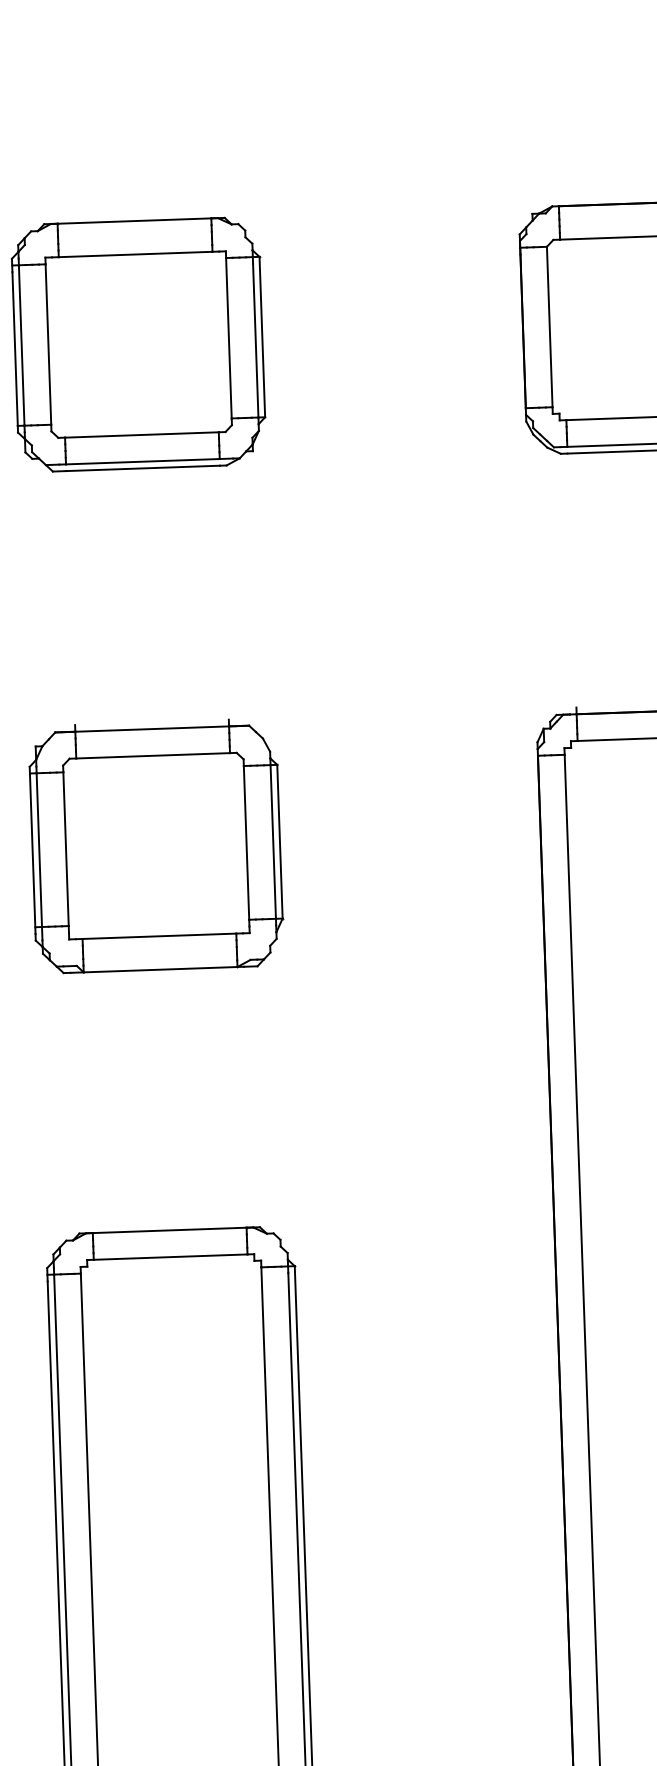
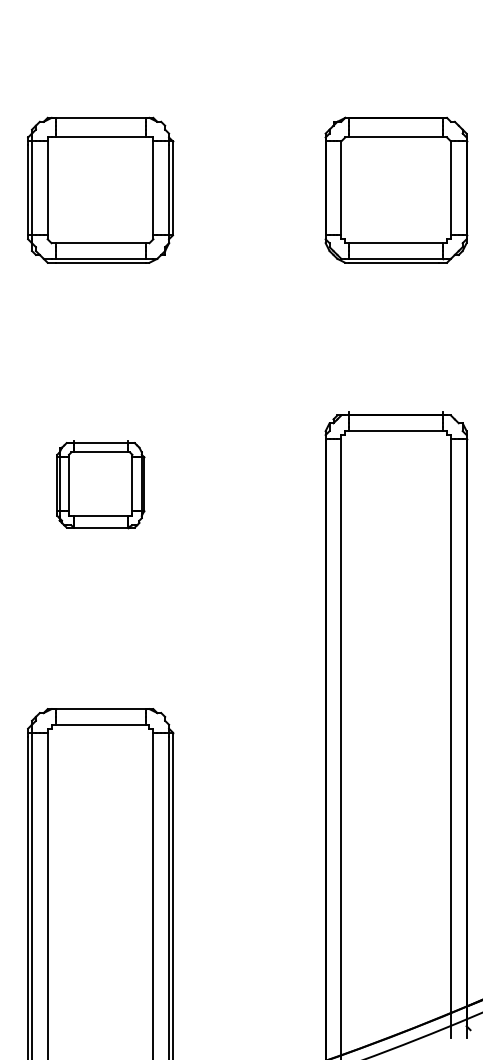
part: (156, 846) -> (100, 484), size x0.6

